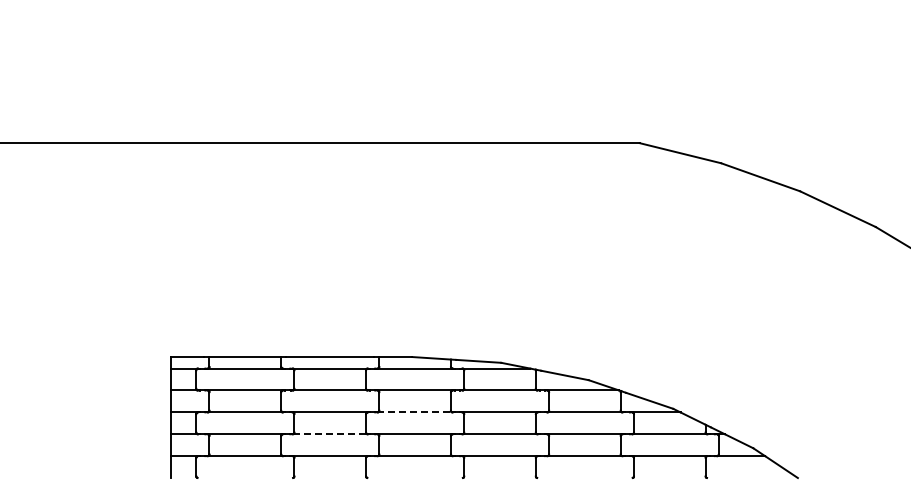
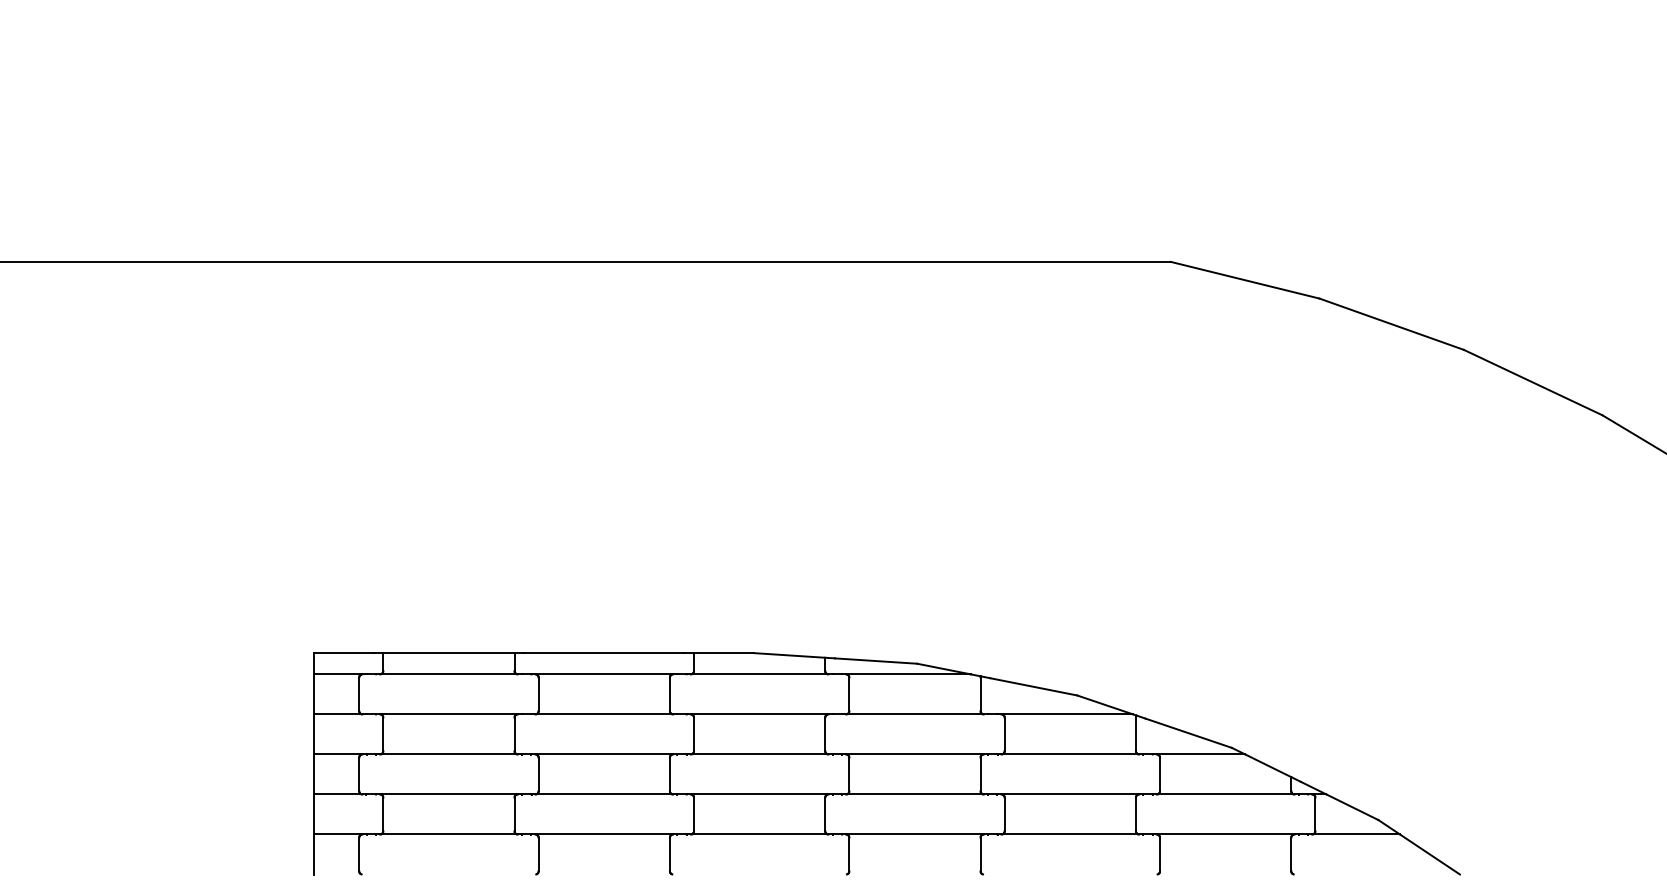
line: (415, 412) -> (760, 754), dashed -> solid
line: (330, 434) -> (604, 794), dashed -> solid

